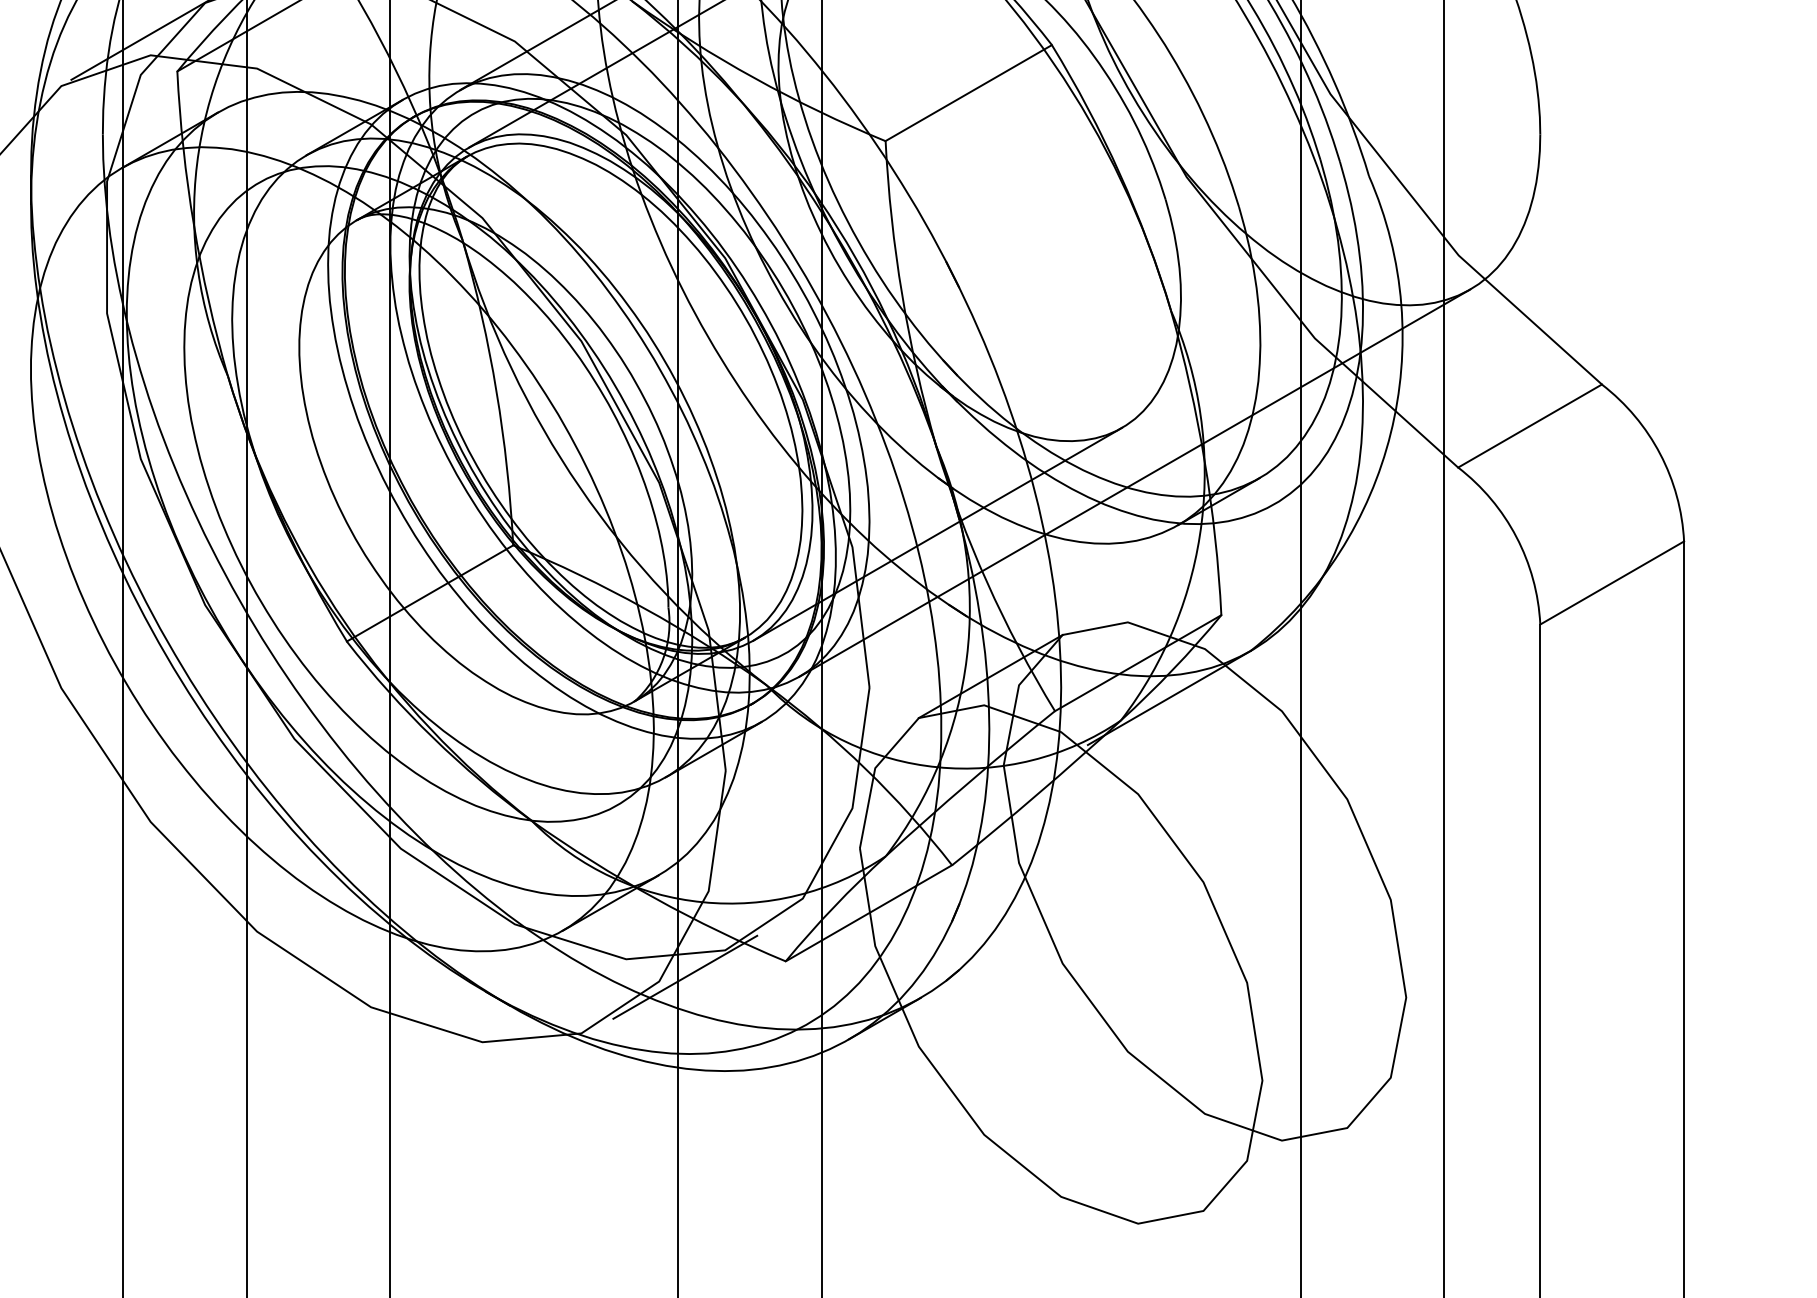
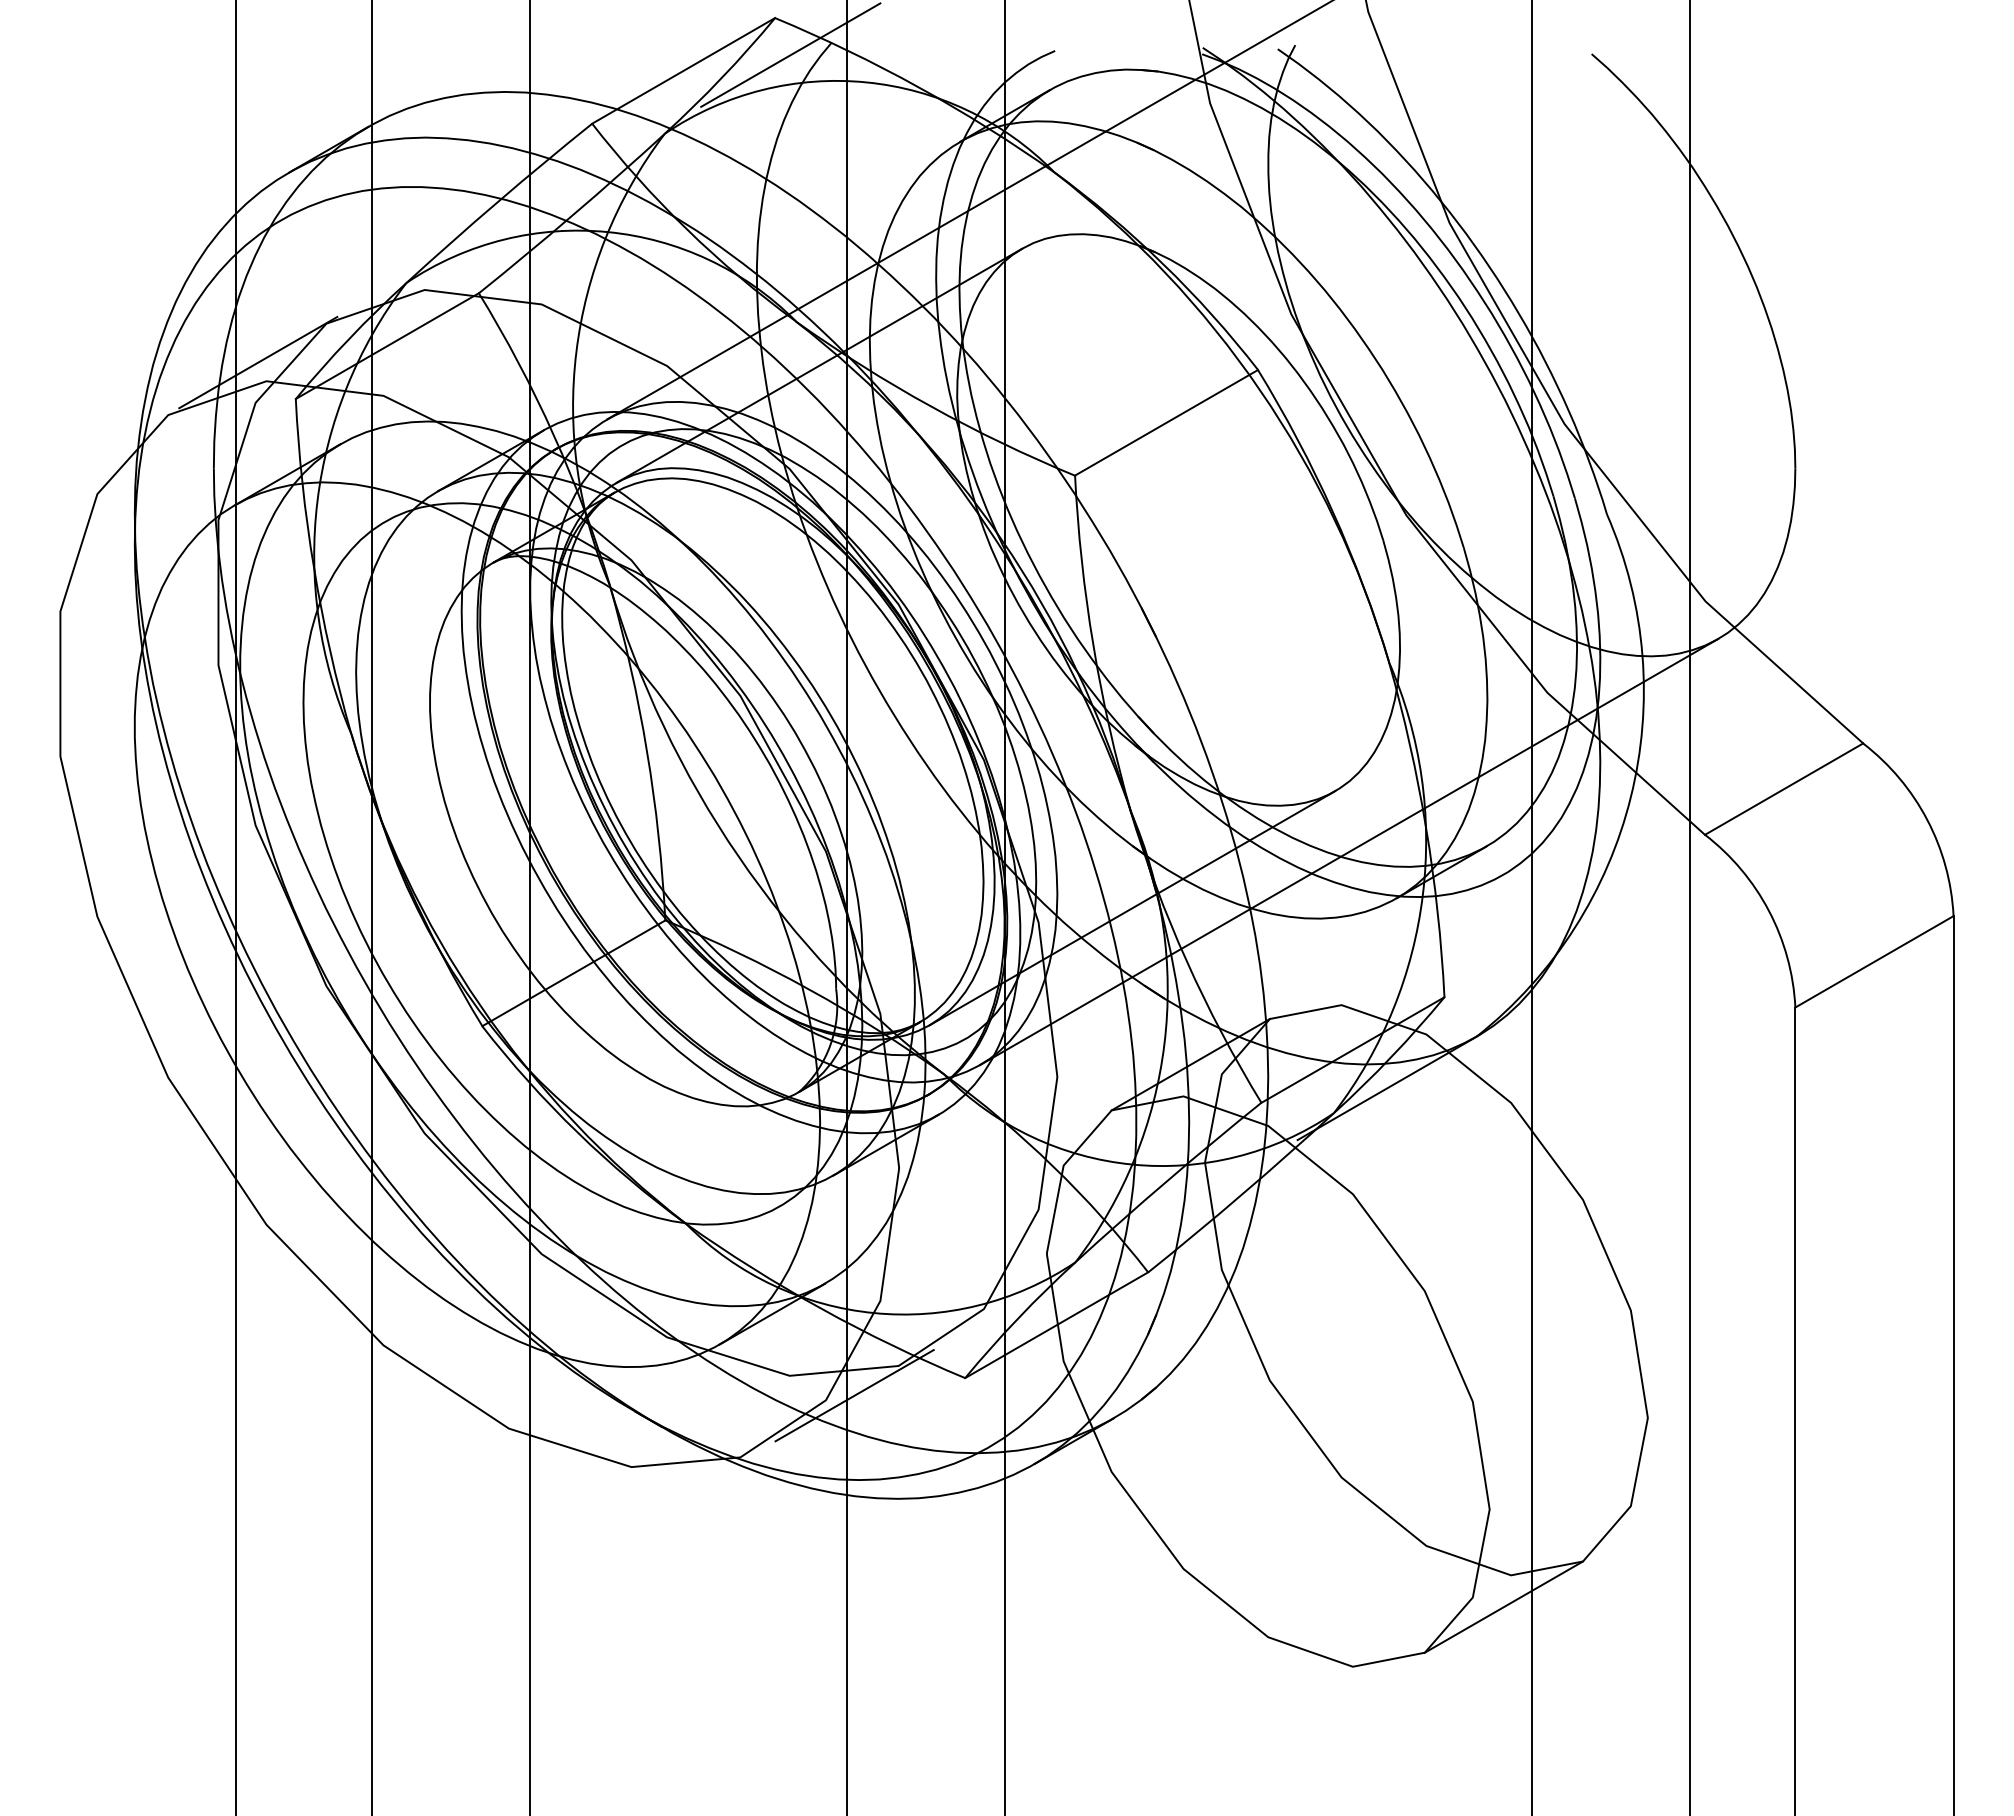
line: (1275, 1168) -> (1503, 1606), added

